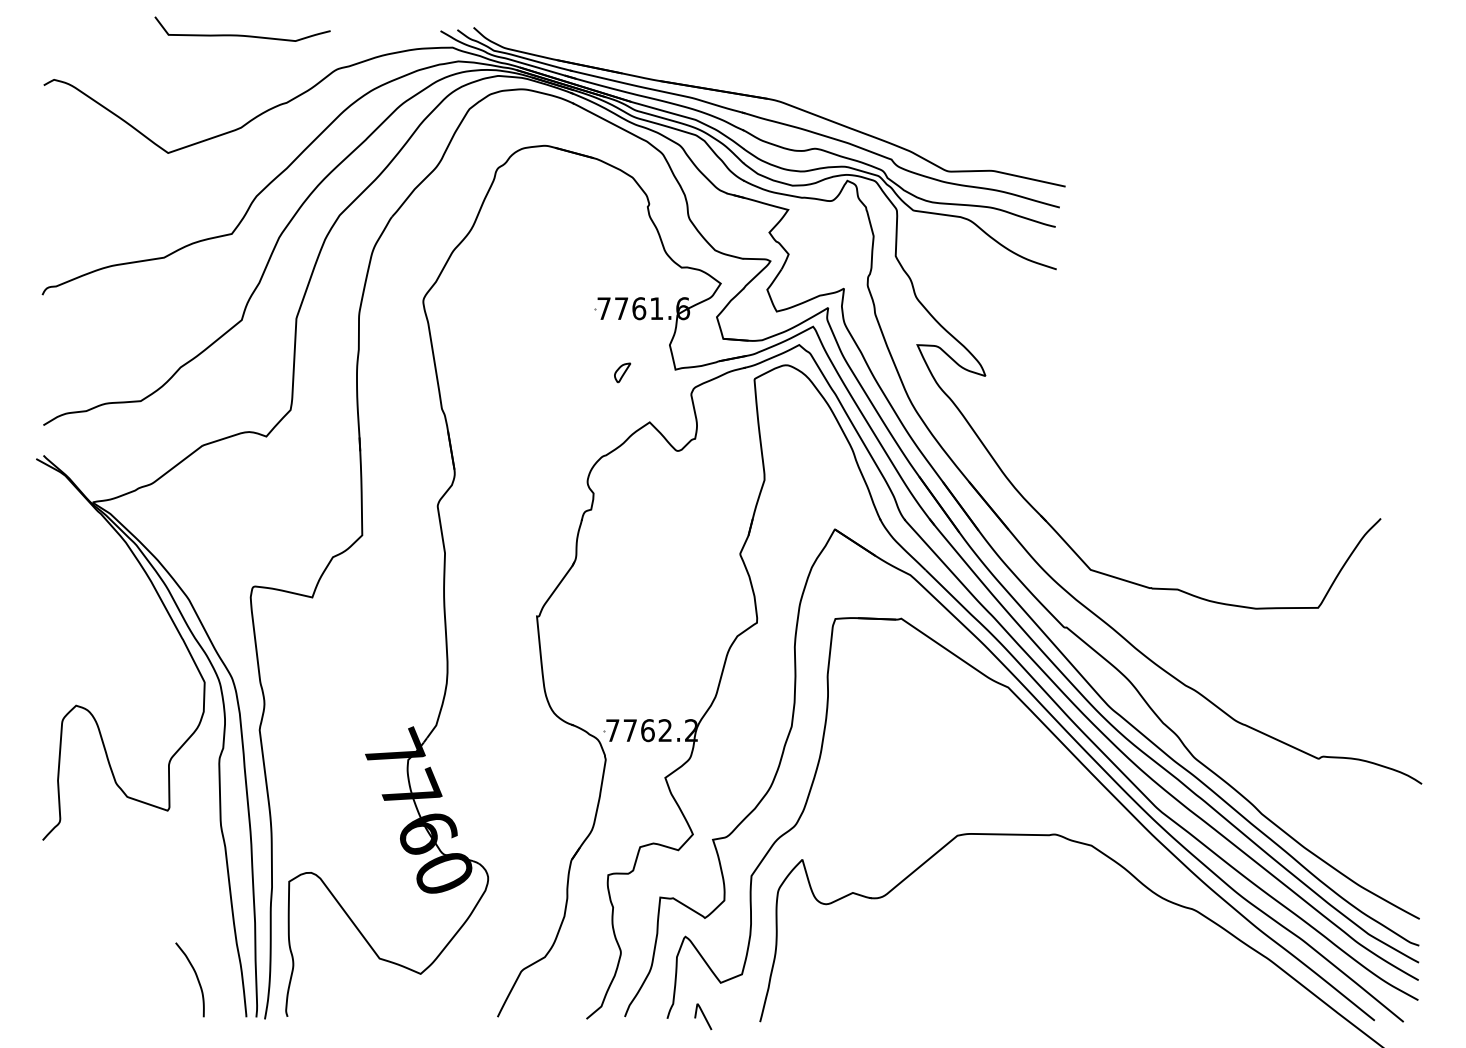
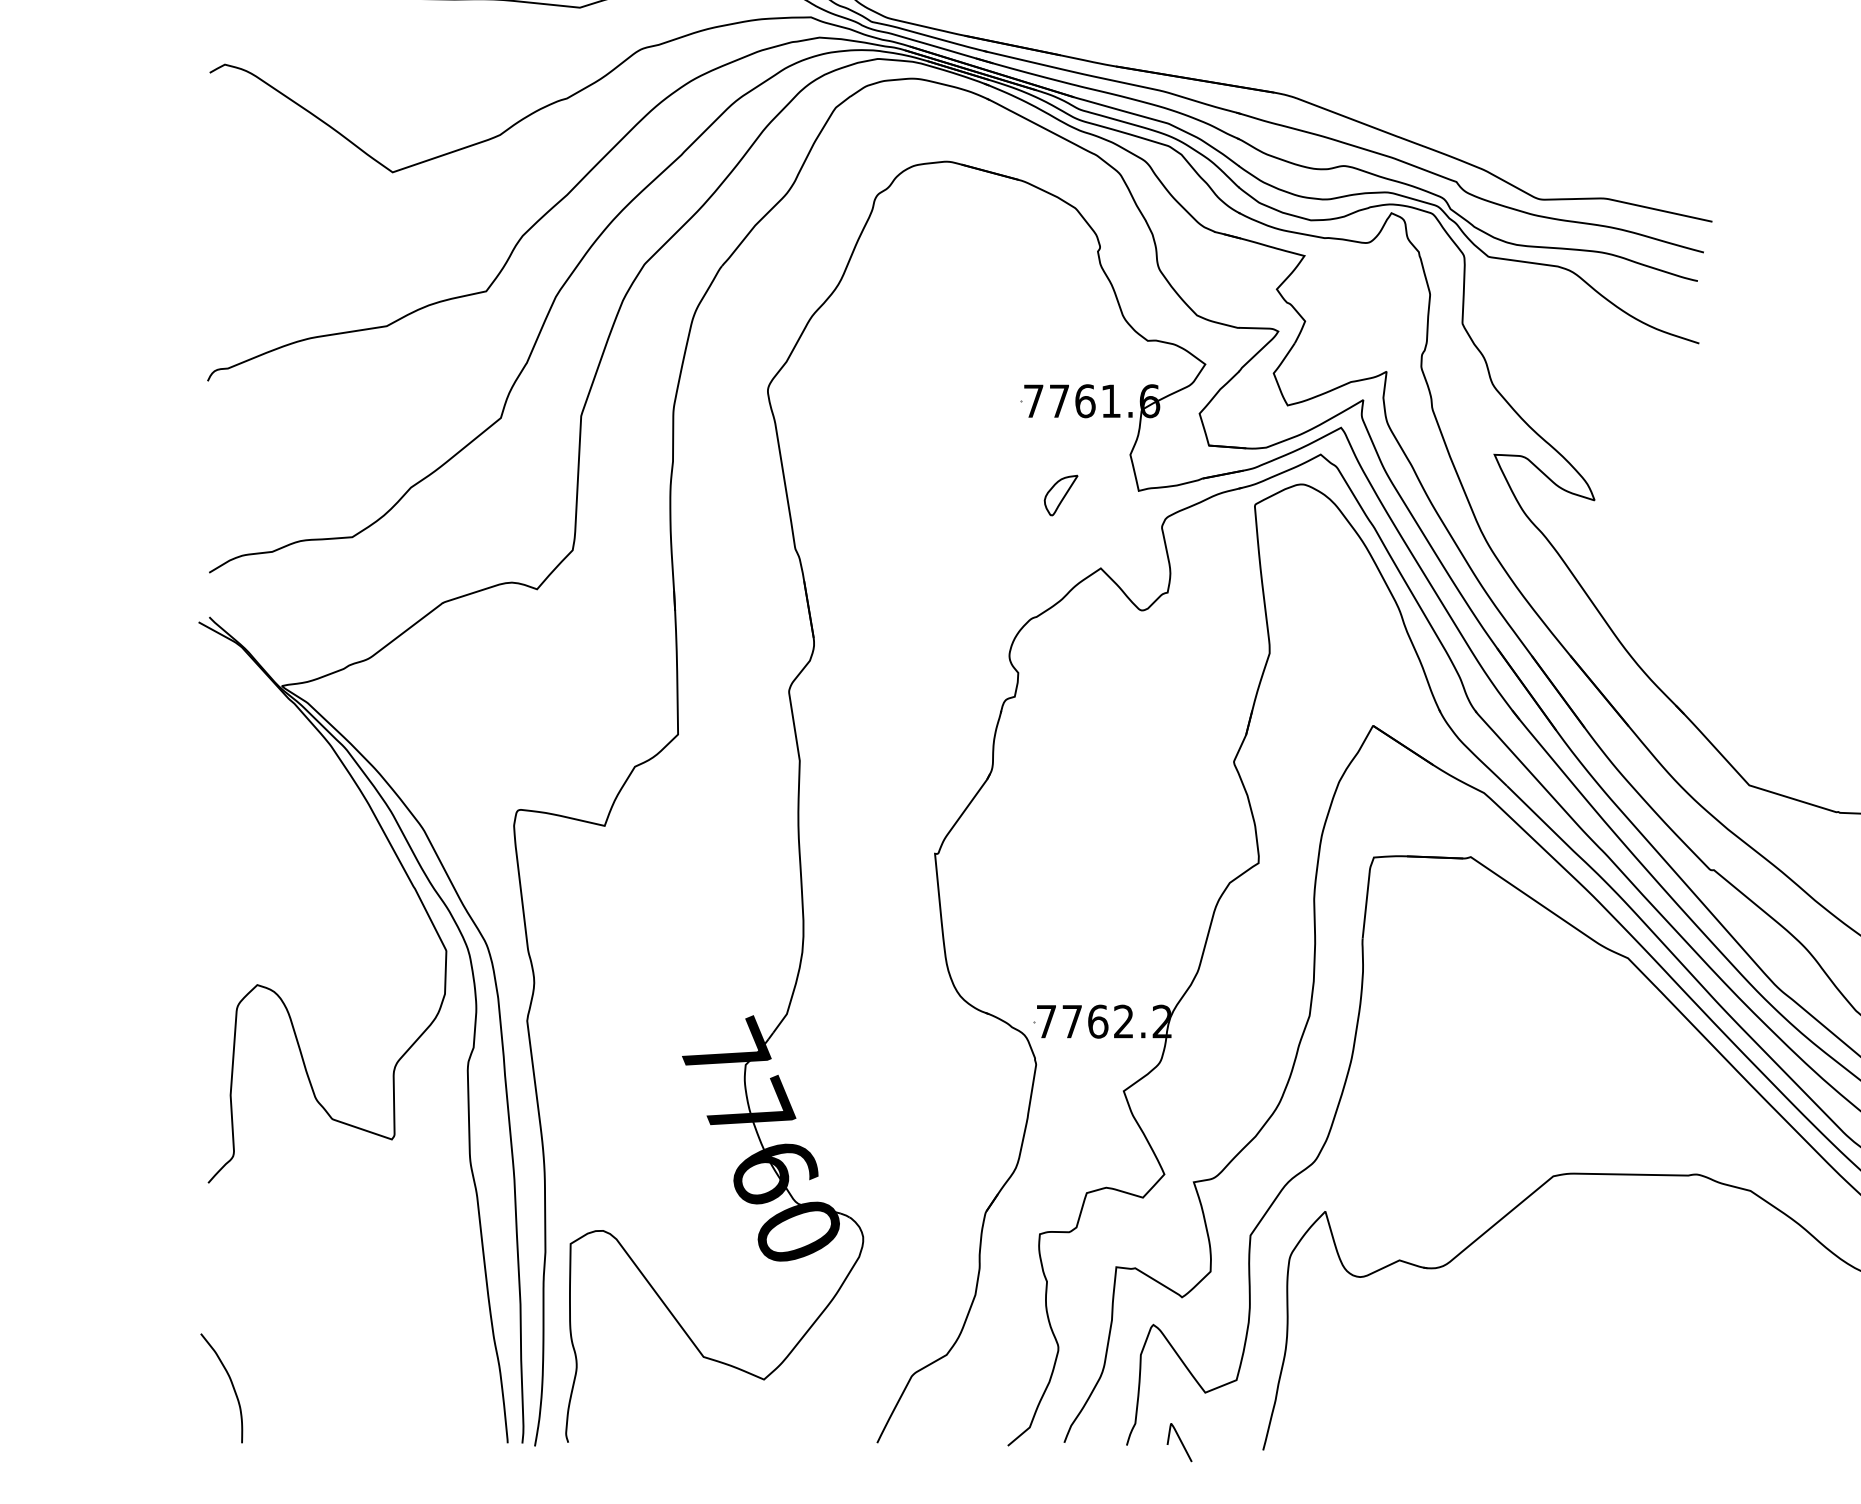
part: (622, 372) -> (1060, 495), size x1.43
curve: (196, 978) -> (231, 1386), moved

